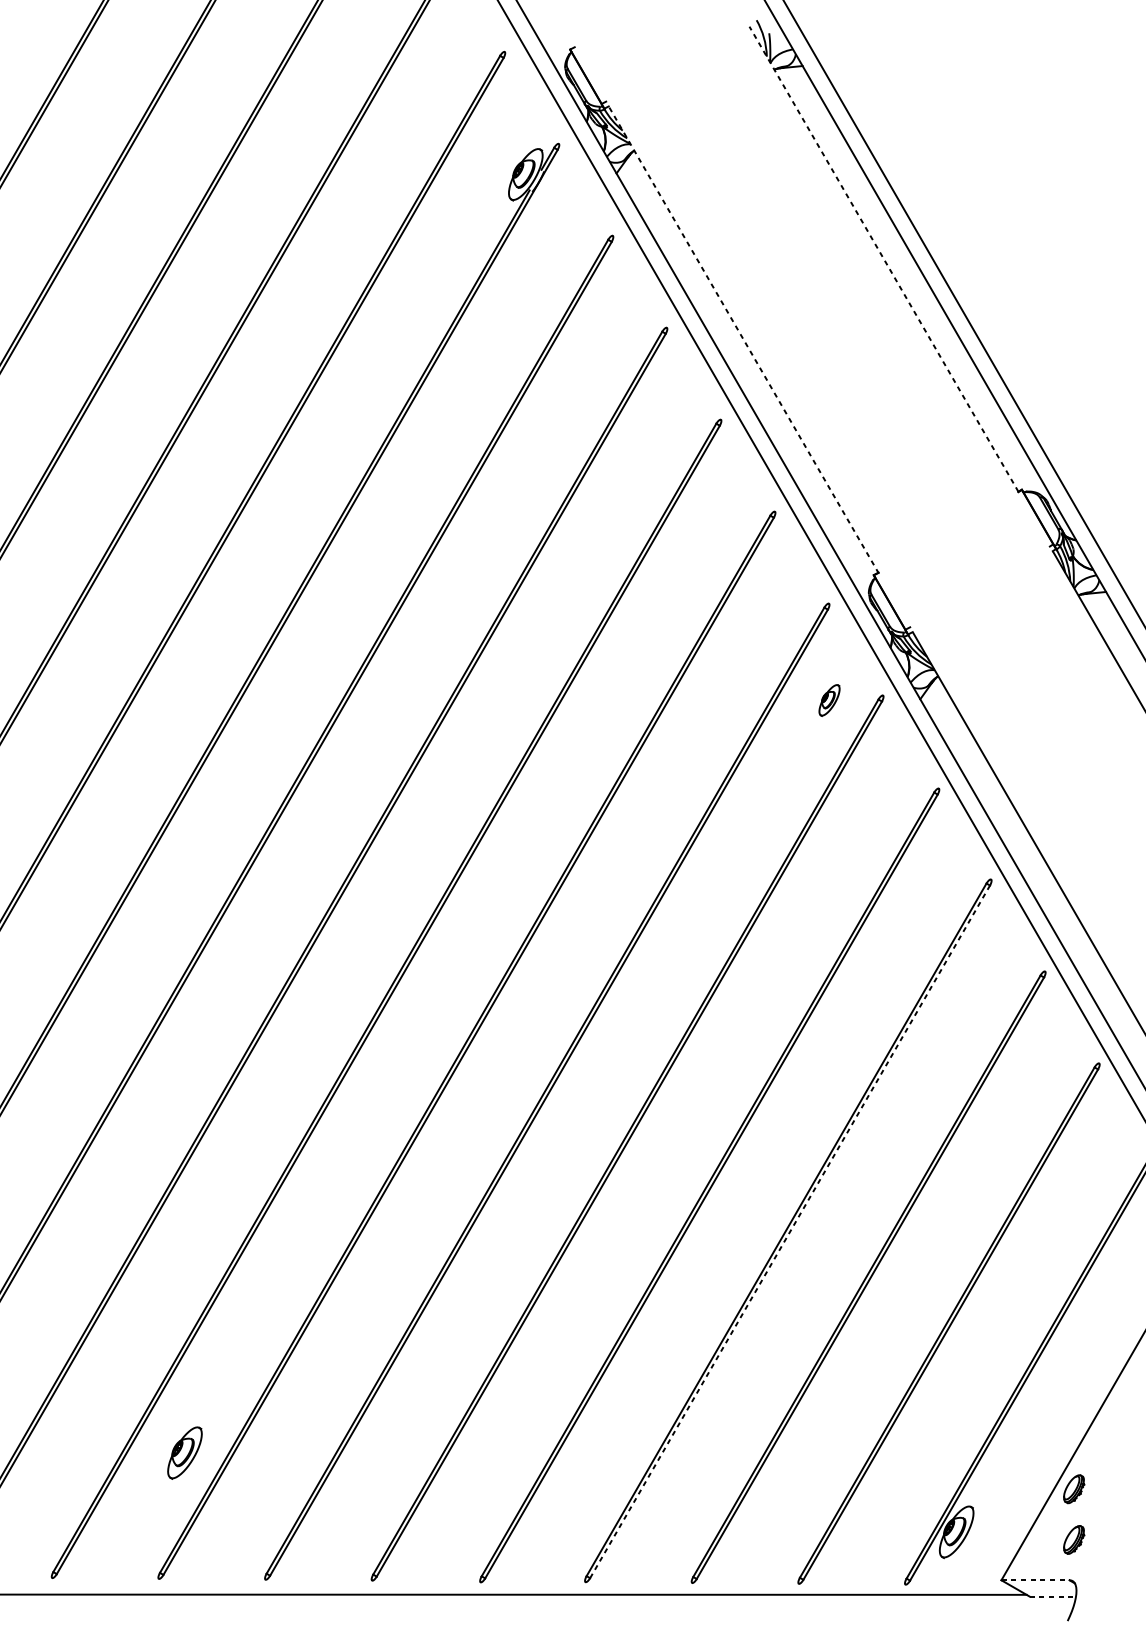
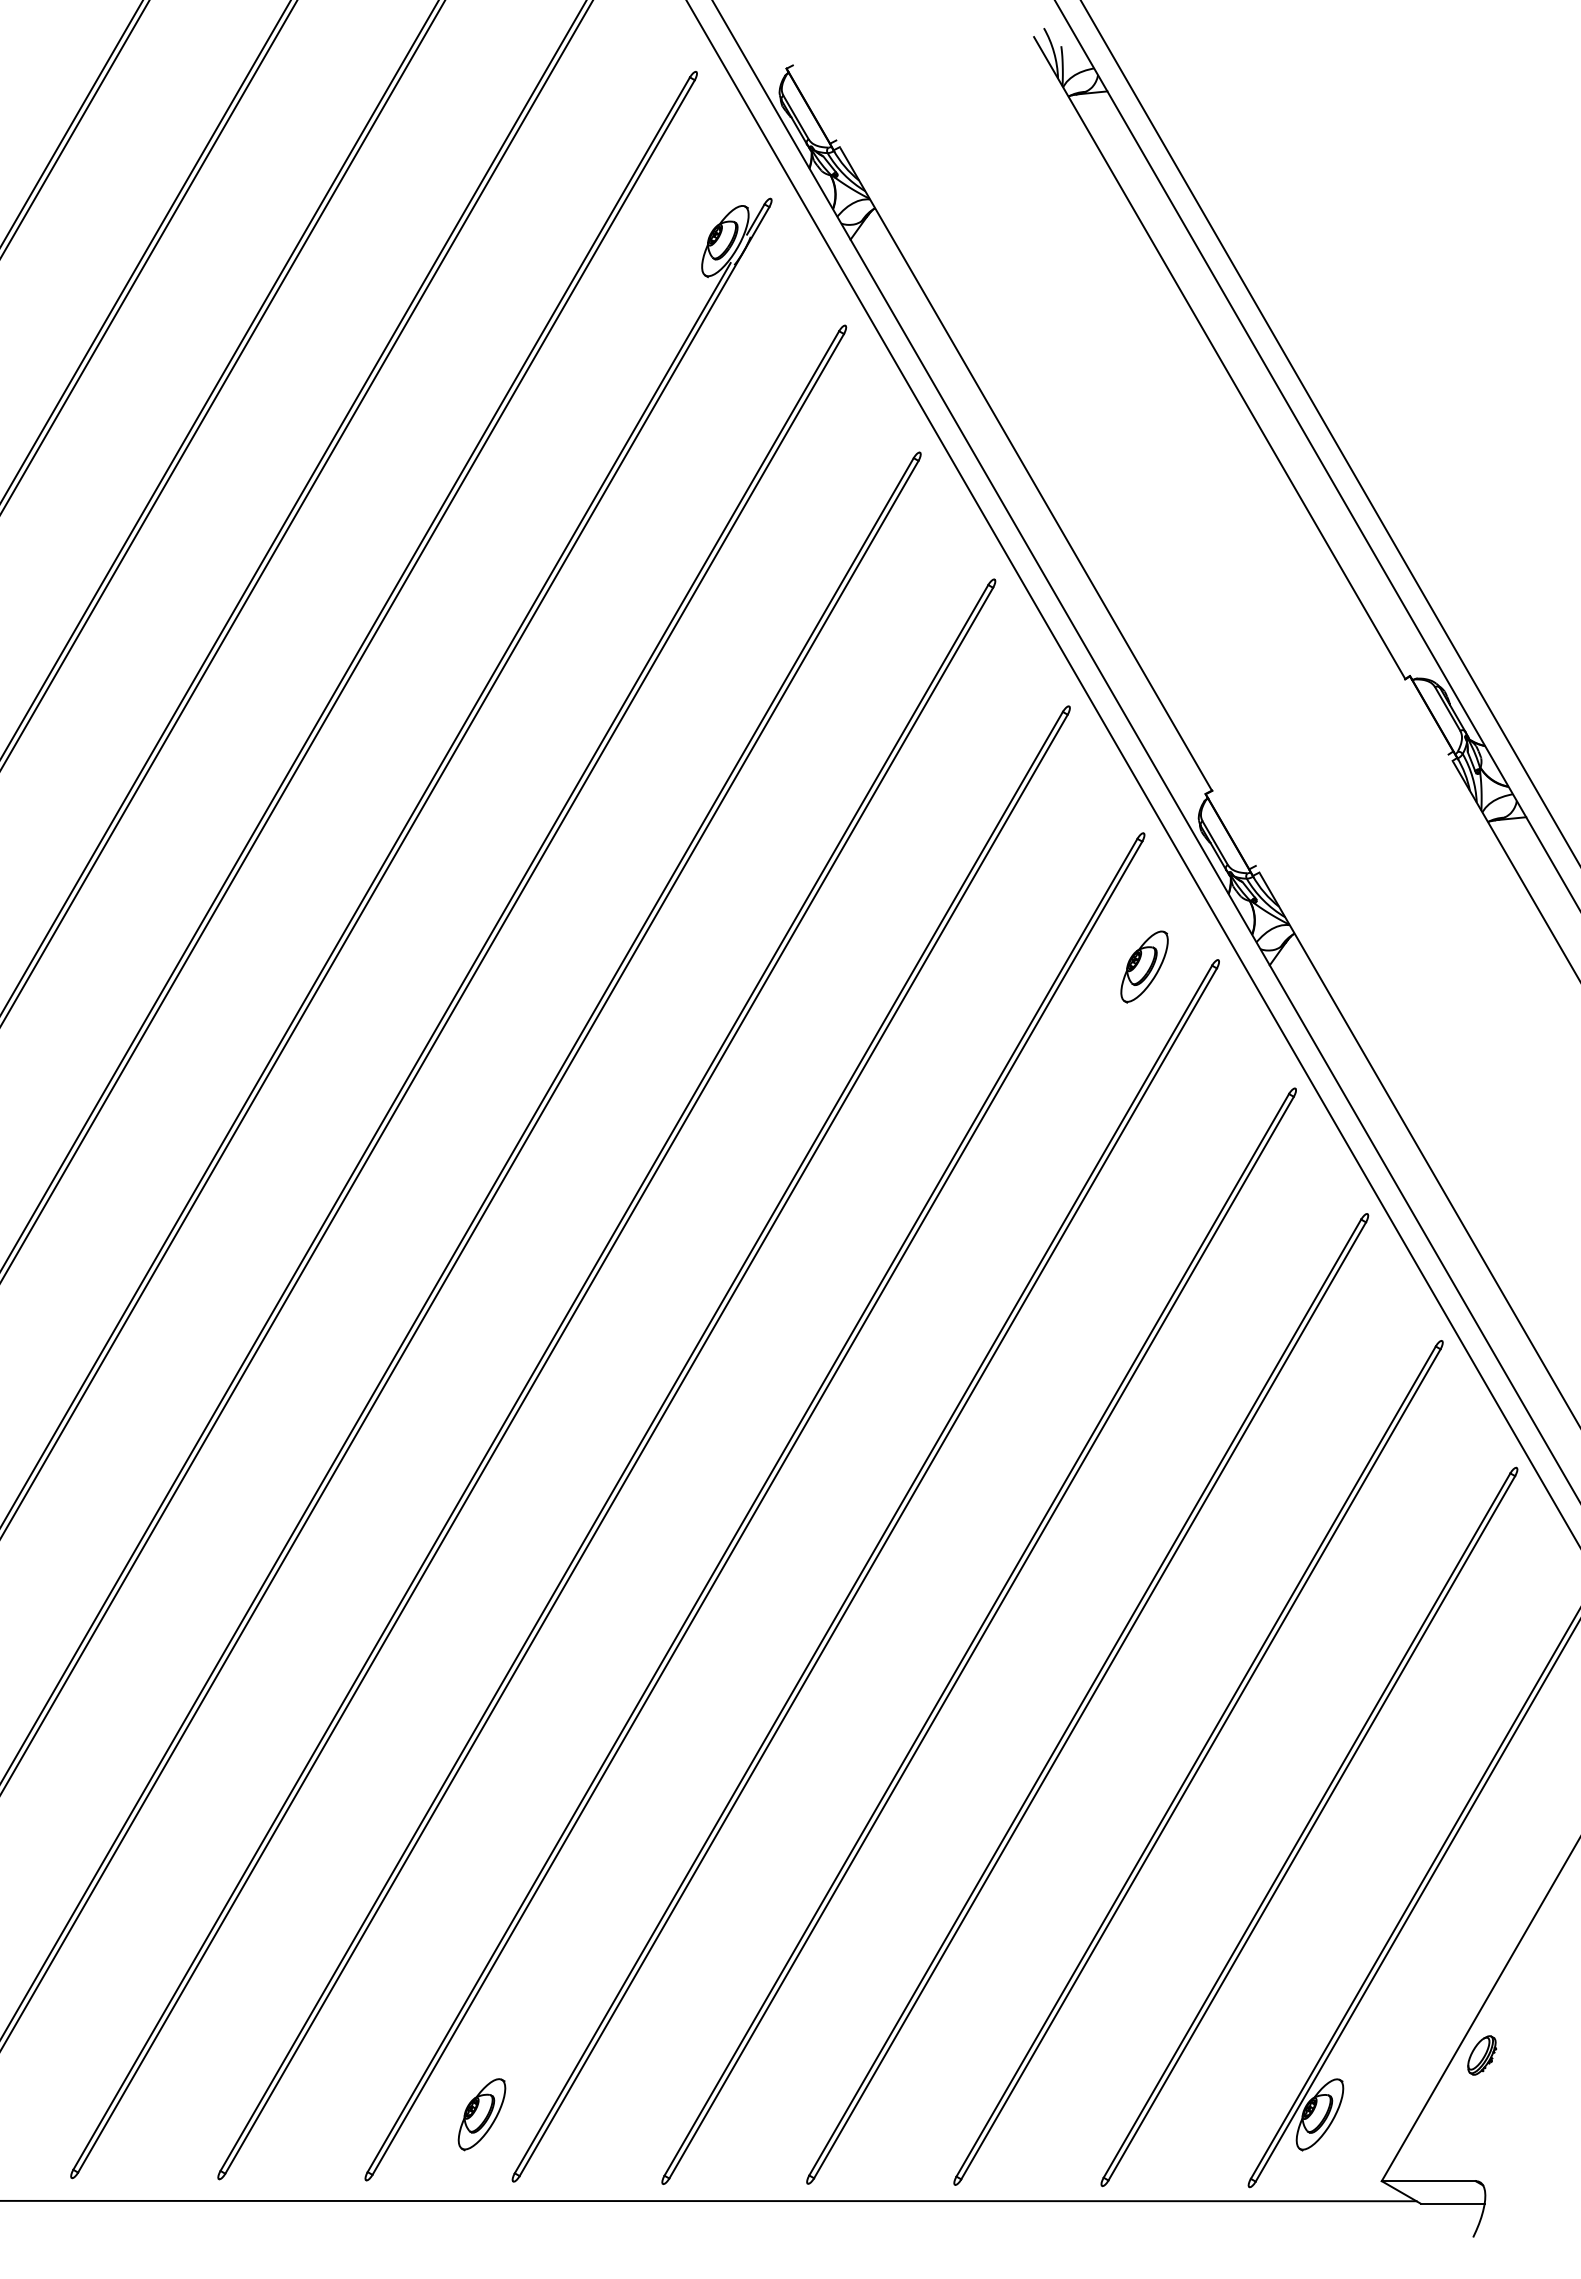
line: (883, 259) -> (1219, 358), dashed -> solid
line: (744, 340) -> (1026, 469), dashed -> solid
part: (829, 700) -> (1144, 966), size x1.67
line: (790, 1232) -> (1090, 1700), dashed -> solid
part: (184, 1453) -> (481, 2114), moved
part: (1074, 1539) -> (1482, 2125), removed
line: (1035, 1580) -> (1428, 2181), dashed -> solid
line: (1053, 1596) -> (1453, 2203), dashed -> solid

